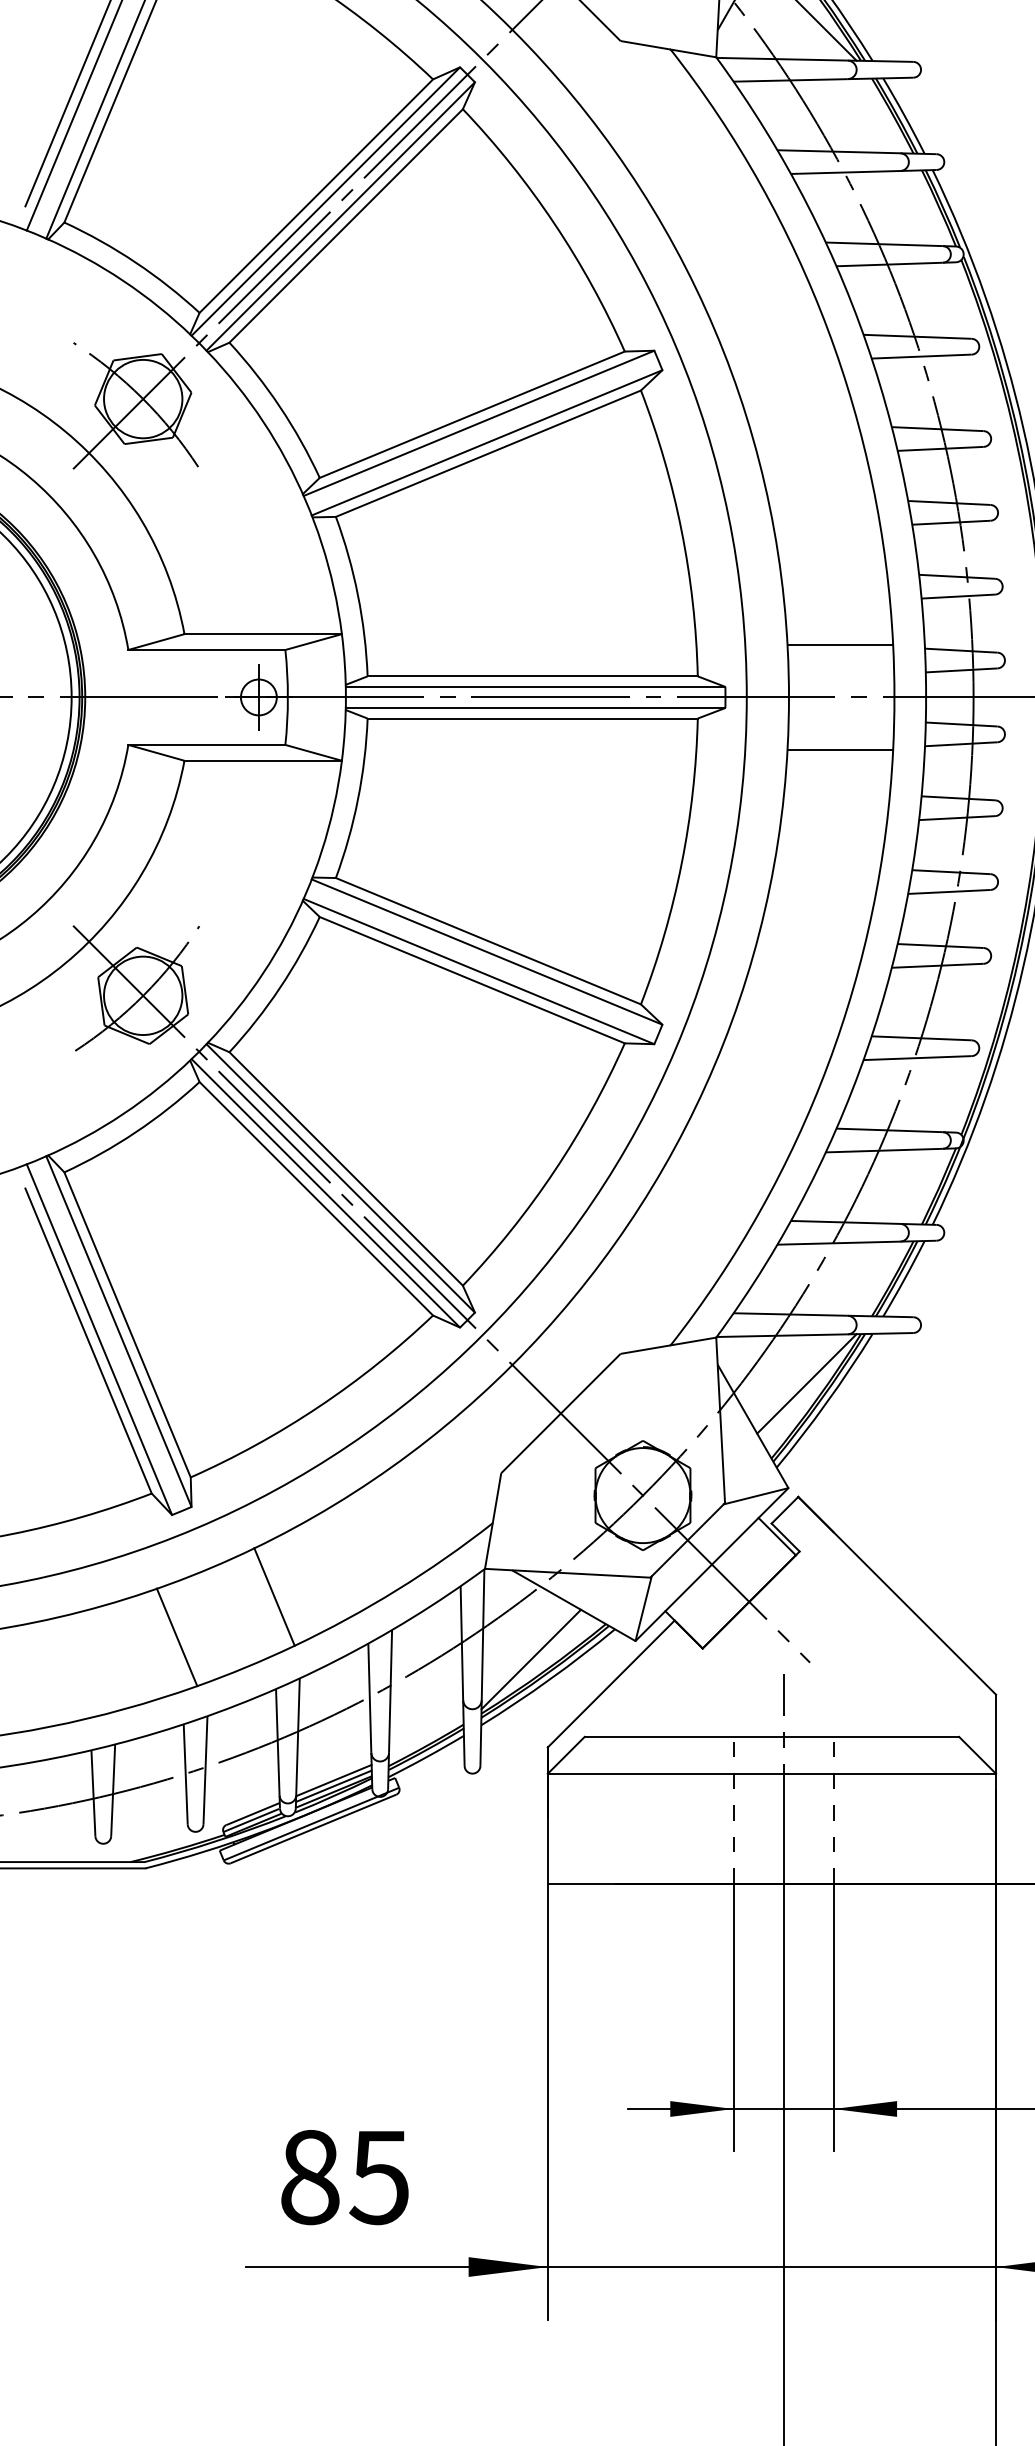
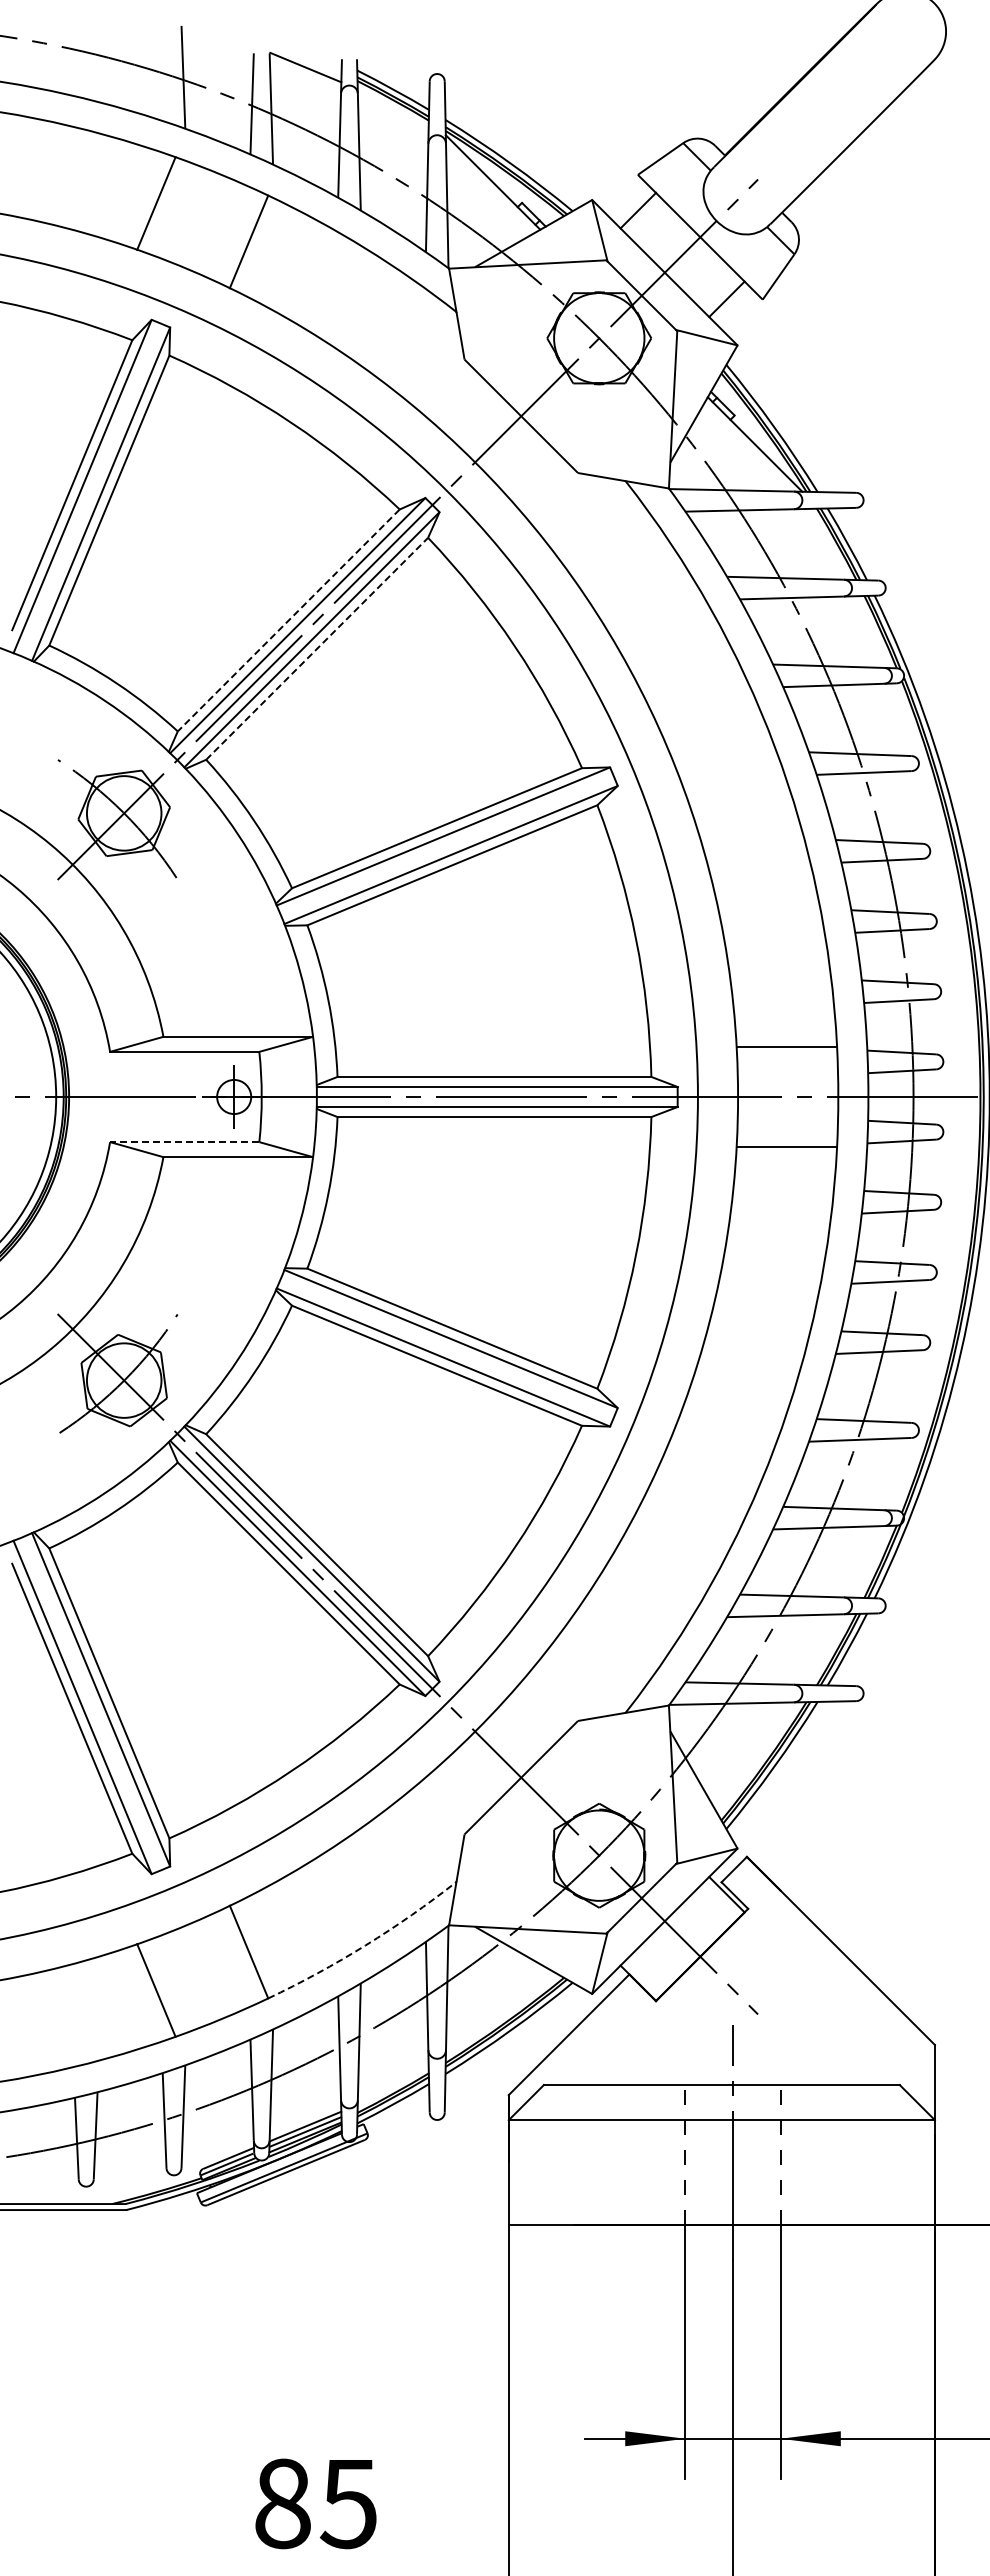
line: (316, 196) -> (288, 620), solid -> dashed
line: (346, 225) -> (317, 648), solid -> dashed
line: (206, 745) -> (184, 1142), solid -> dashed
line: (806, 1383) -> (754, 1749), removed
arc: (397, 1590) -> (365, 1945), solid -> dashed
line: (530, 1659) -> (492, 2011), removed

